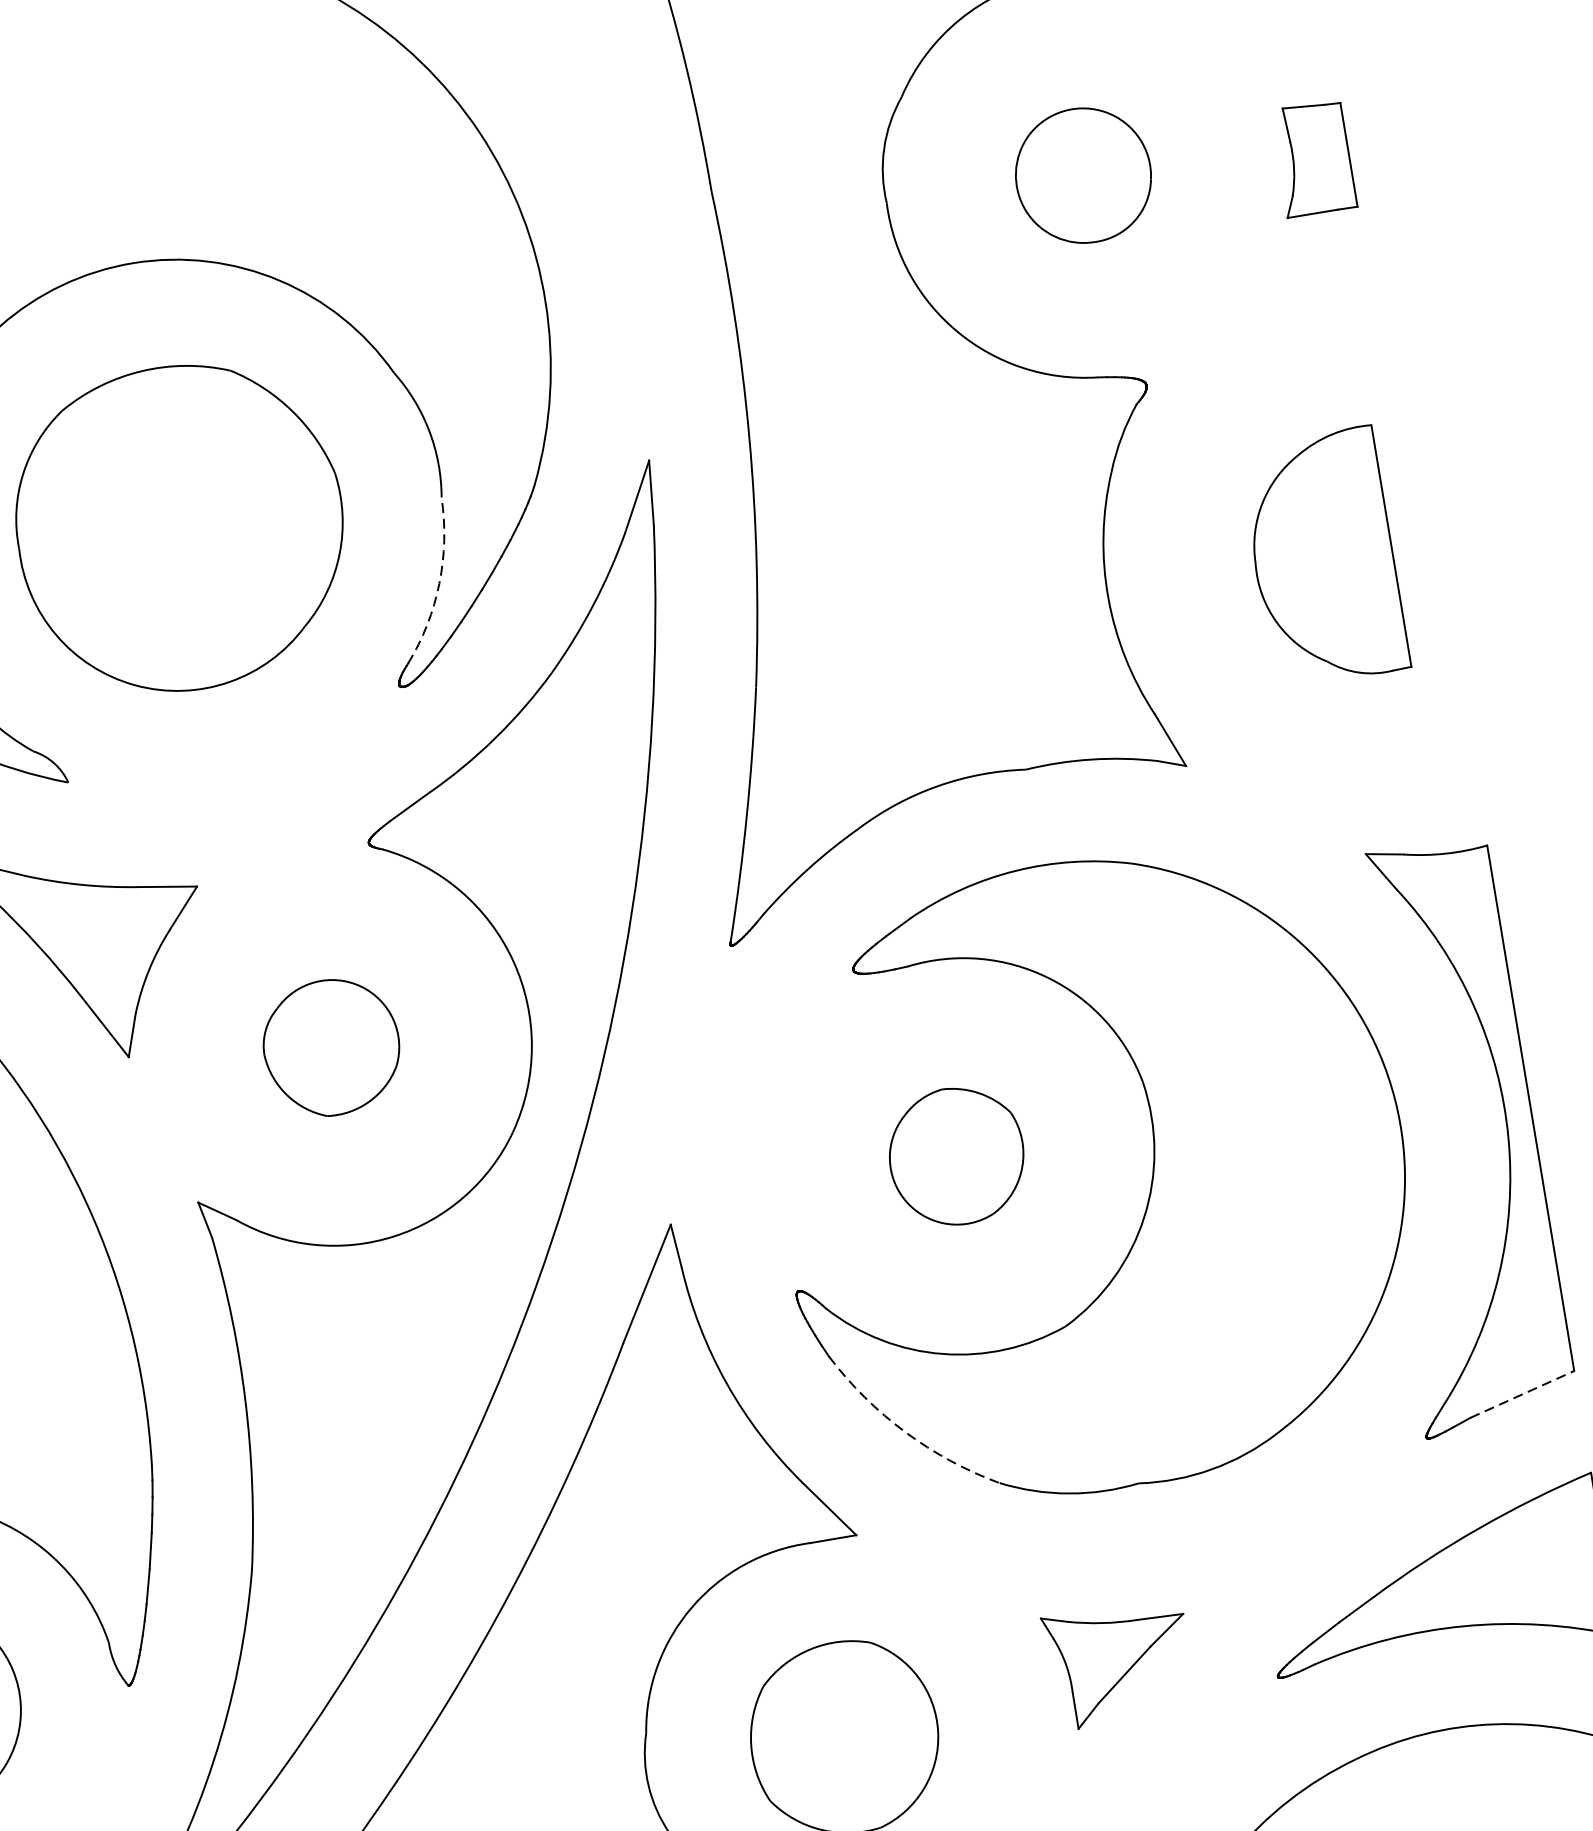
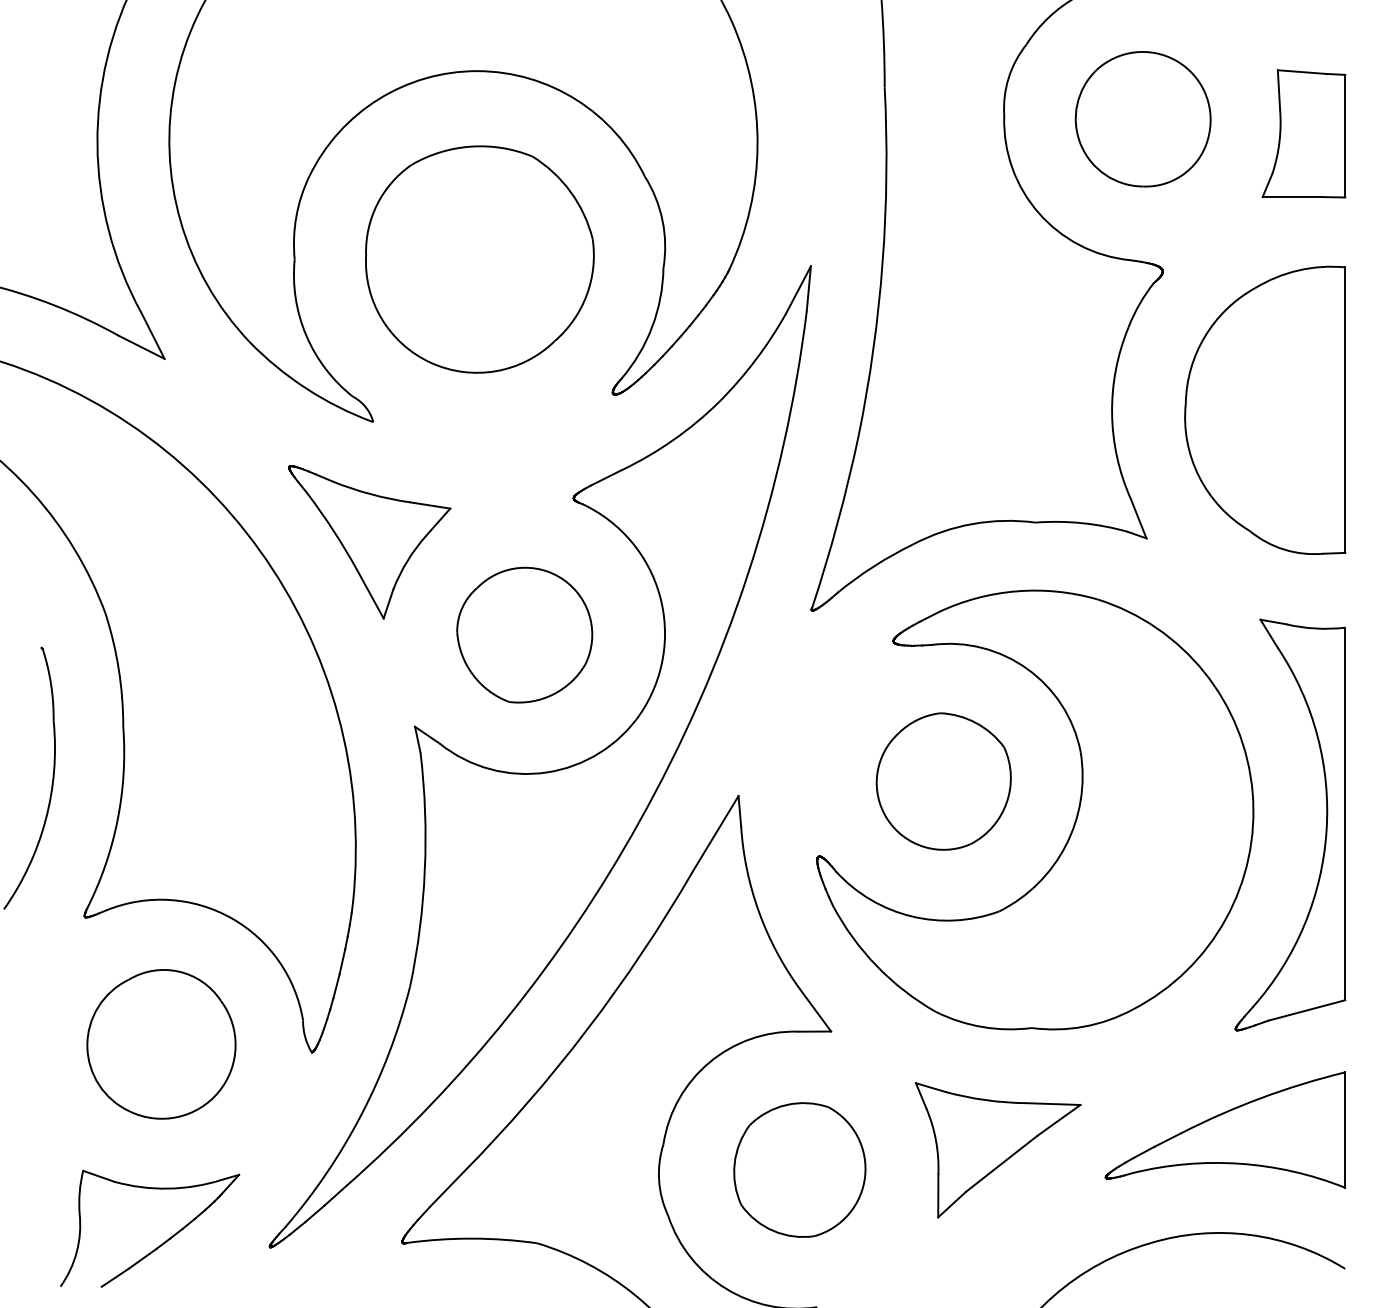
part: (1312, 158) -> (1303, 133), size x1.67
part: (1082, 176) -> (1142, 119), size x1.43
part: (1323, 556) -> (1265, 409), size x1.67
arc: (440, 583) -> (652, 327), dashed -> solid
part: (331, 1046) -> (524, 634), size x1.43
part: (956, 1156) -> (943, 781), size x1.43
line: (1521, 1394) -> (1306, 1010), dashed -> solid
arc: (905, 1432) -> (876, 966), dashed -> solid
part: (1120, 1663) -> (998, 1150), size x1.67

